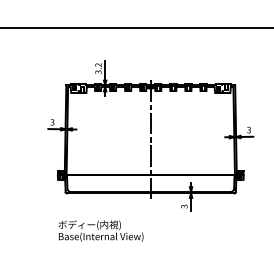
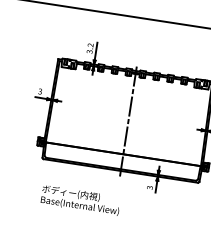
text: (100, 230) -> (80, 199), moved

